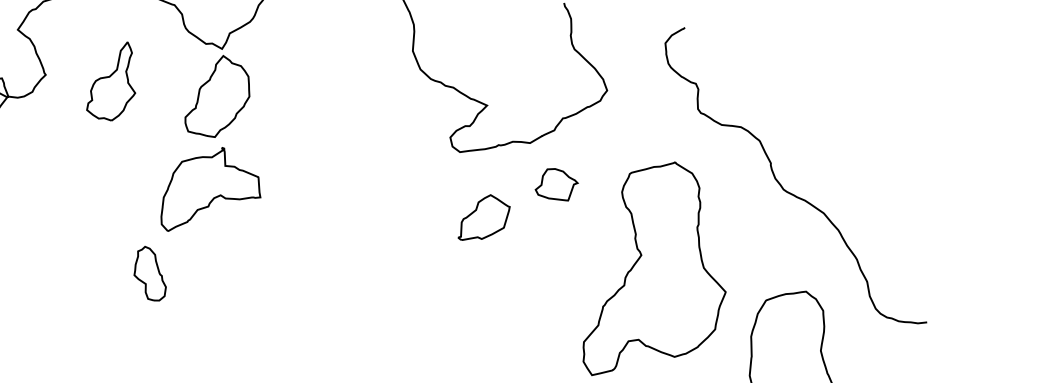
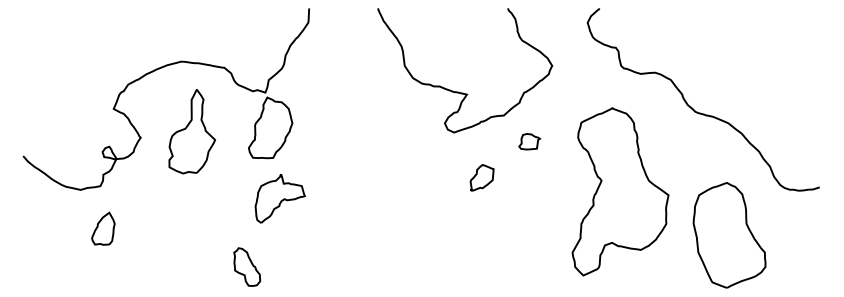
part: (115, 80) -> (192, 131), size x1.4
part: (556, 184) -> (529, 141), size x0.7
part: (213, 192) -> (280, 198), size x0.7
part: (484, 218) -> (481, 177), size x0.7

